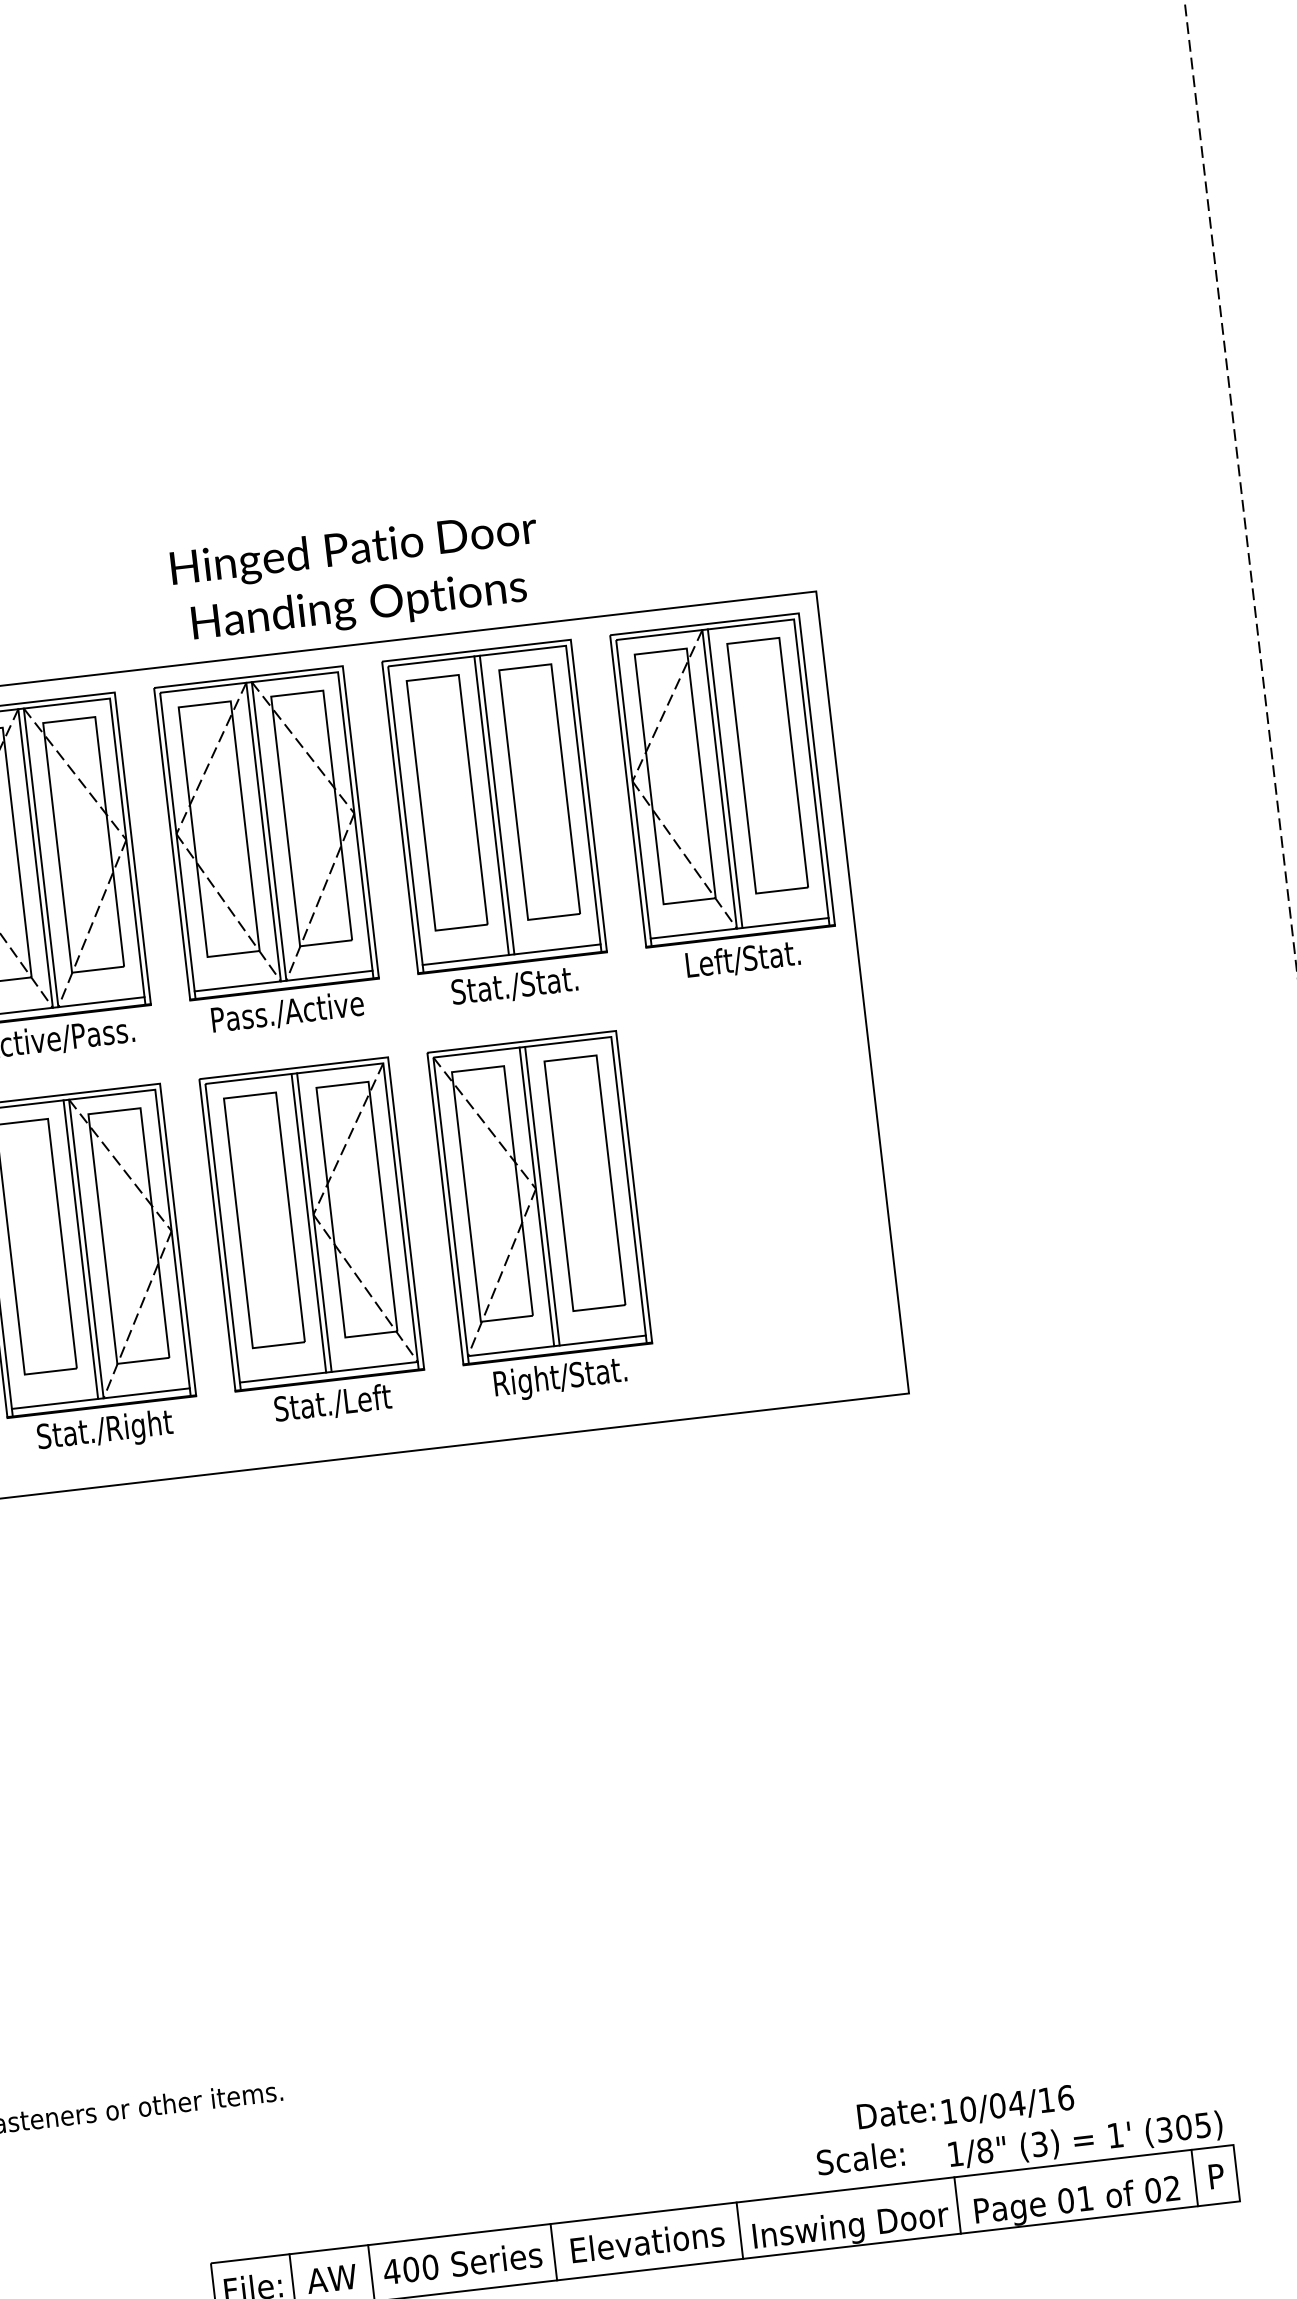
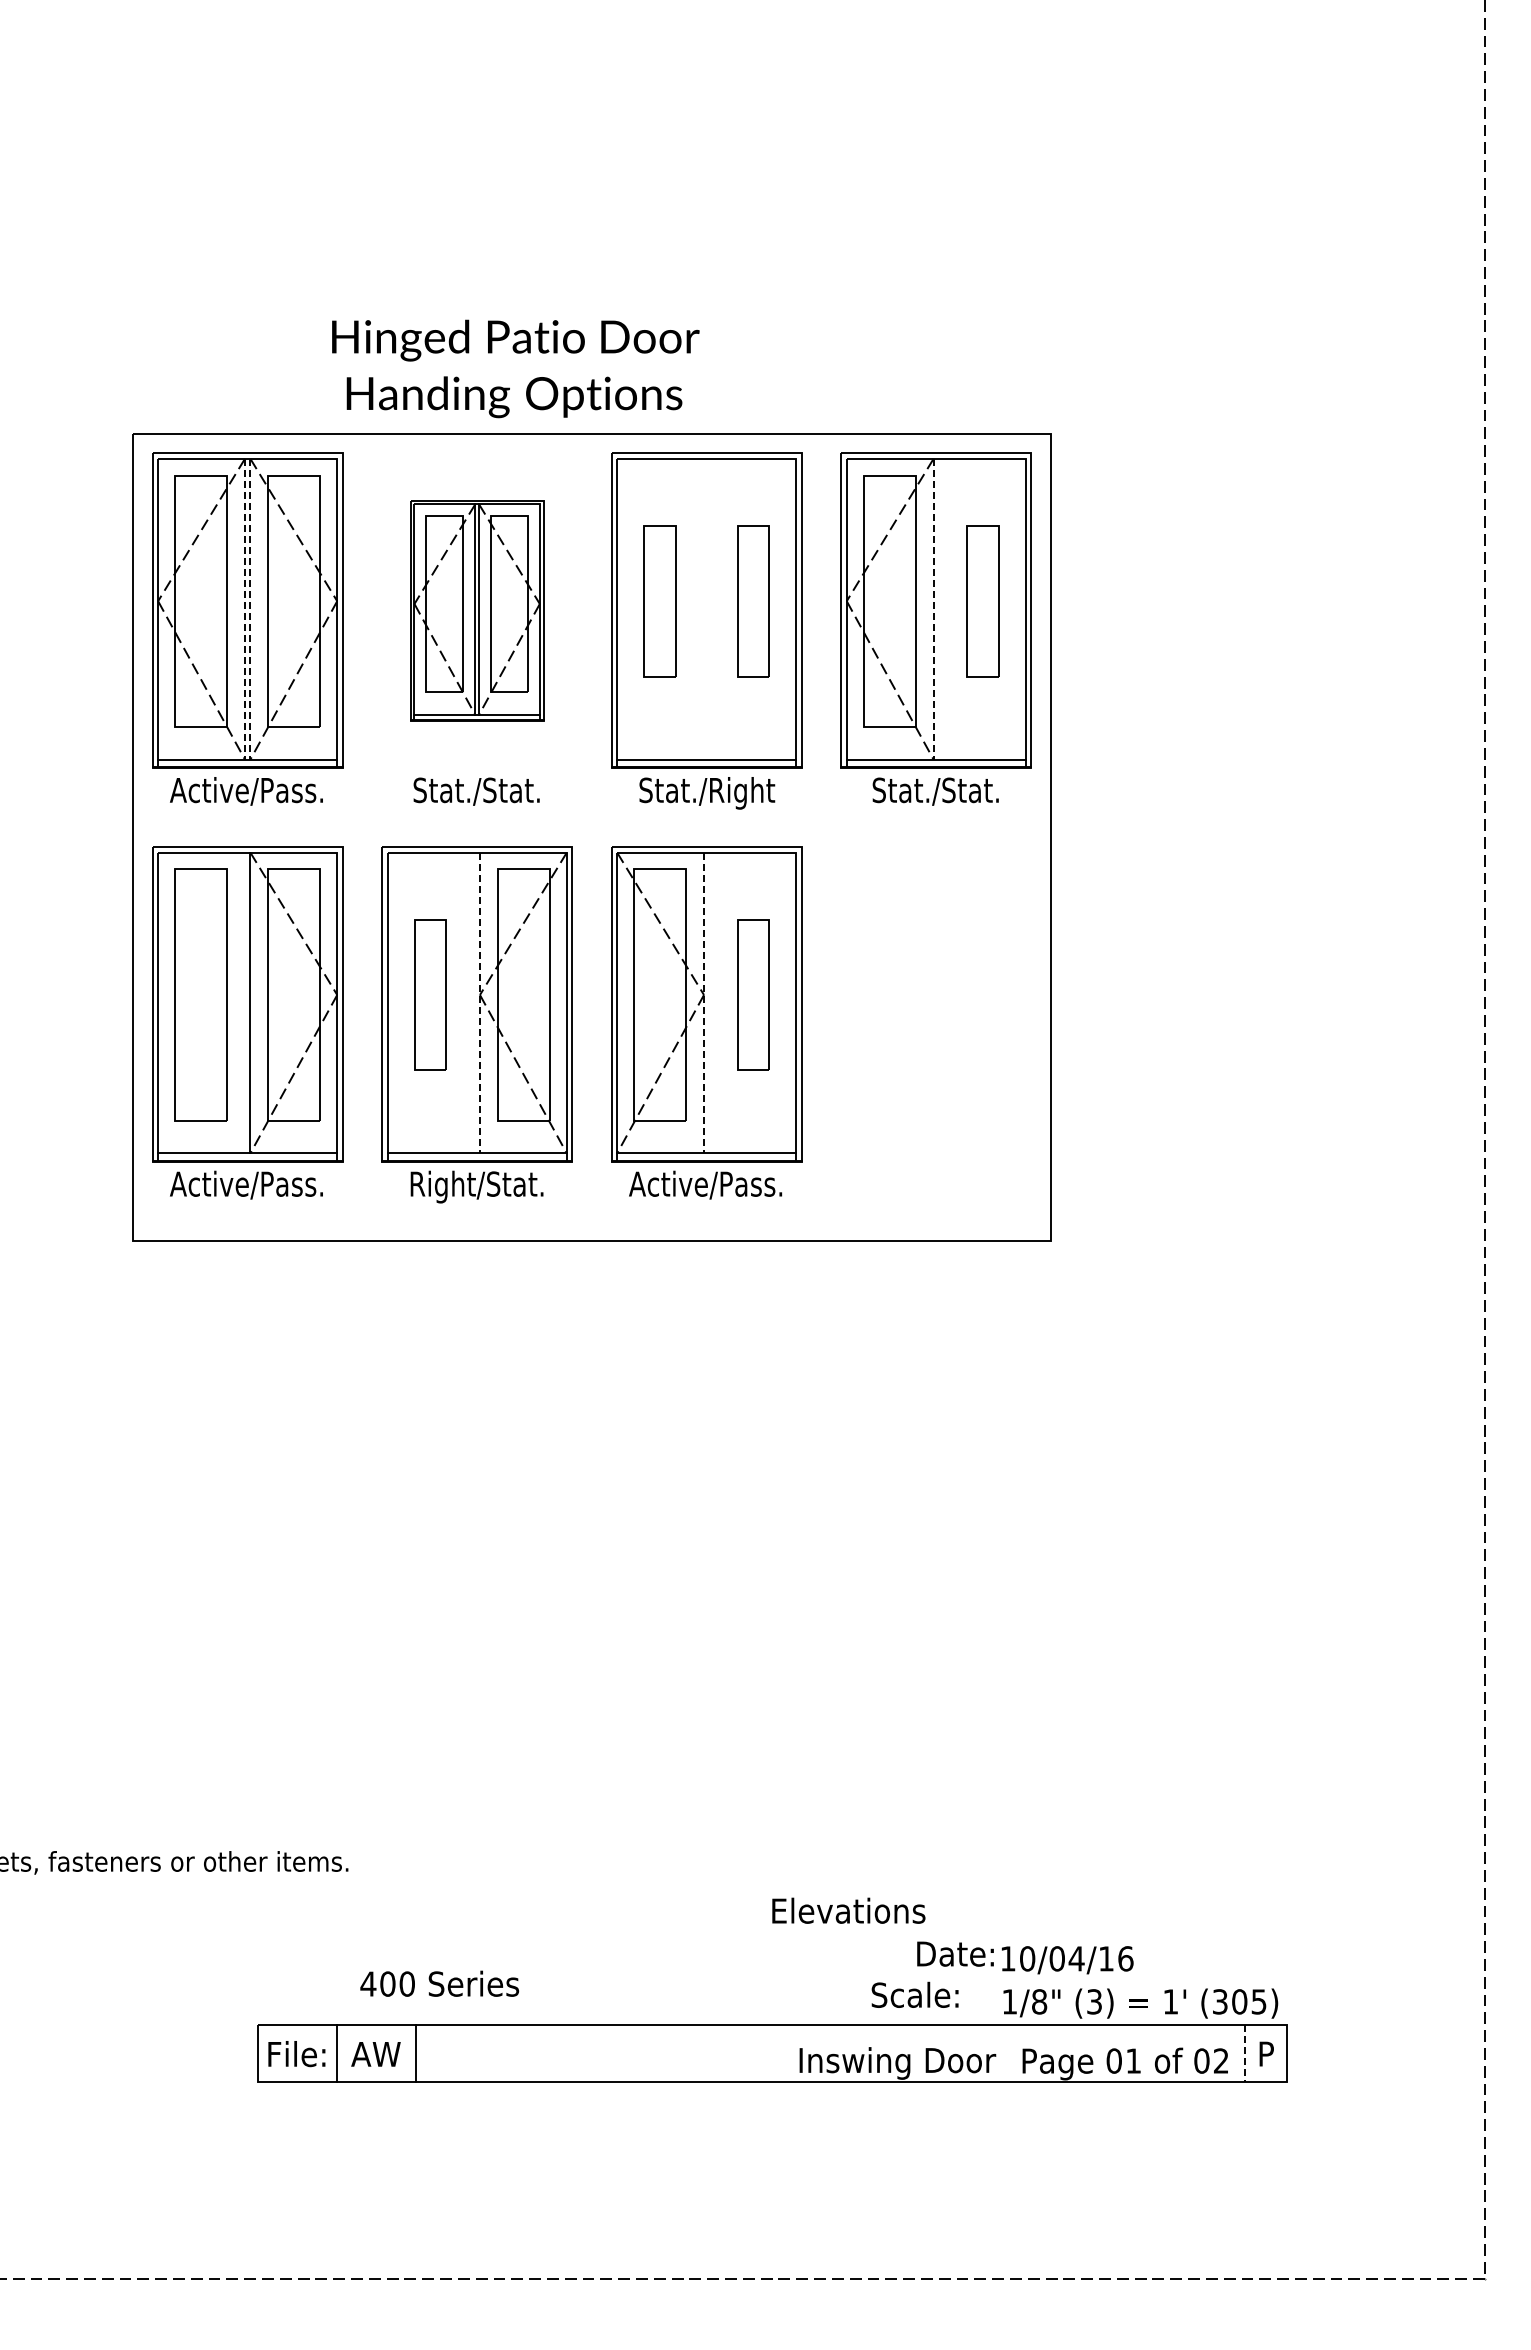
text: (357, 578) -> (515, 368), moved
part: (767, 766) -> (982, 601), size x0.6
line: (725, 777) -> (939, 608), removed
line: (719, 779) -> (933, 609), solid -> dashed
part: (539, 792) -> (753, 601), size x0.6
part: (446, 803) -> (659, 601), size x0.6
line: (492, 804) -> (704, 608), removed
line: (497, 804) -> (709, 608), removed
part: (265, 833) -> (476, 610), size x0.7
line: (35, 858) -> (244, 609), solid -> dashed
line: (41, 858) -> (250, 609), solid -> dashed
text: (742, 960) -> (935, 791), Left/Stat. -> Stat./Stat.
text: (516, 988) -> (707, 793), Stat./Stat. -> Stat./Right
text: (287, 1012) -> (477, 791), Pass./Active -> Stat./Stat.
part: (585, 1182) -> (753, 994), size x0.6
line: (542, 1195) -> (709, 1002), removed
line: (537, 1197) -> (704, 1003), solid -> dashed
part: (264, 1219) -> (430, 994), size x0.6
line: (308, 1222) -> (474, 1002), removed
line: (314, 1223) -> (480, 1003), solid -> dashed
line: (80, 1249) -> (244, 1002), removed
text: (559, 1379) -> (705, 1186), Right/Stat. -> Active/Pass.
text: (331, 1405) -> (476, 1186), Stat./Left -> Right/Stat.
text: (103, 1431) -> (246, 1186), Stat./Right -> Active/Pass.
line: (1194, 2178) -> (1244, 2053), solid -> dashed
line: (958, 2204) -> (1006, 2052), removed
line: (739, 2229) -> (786, 2052), removed
text: (647, 2241) -> (848, 1910), moved
line: (553, 2251) -> (599, 2052), removed
text: (462, 2263) -> (439, 1983), moved

